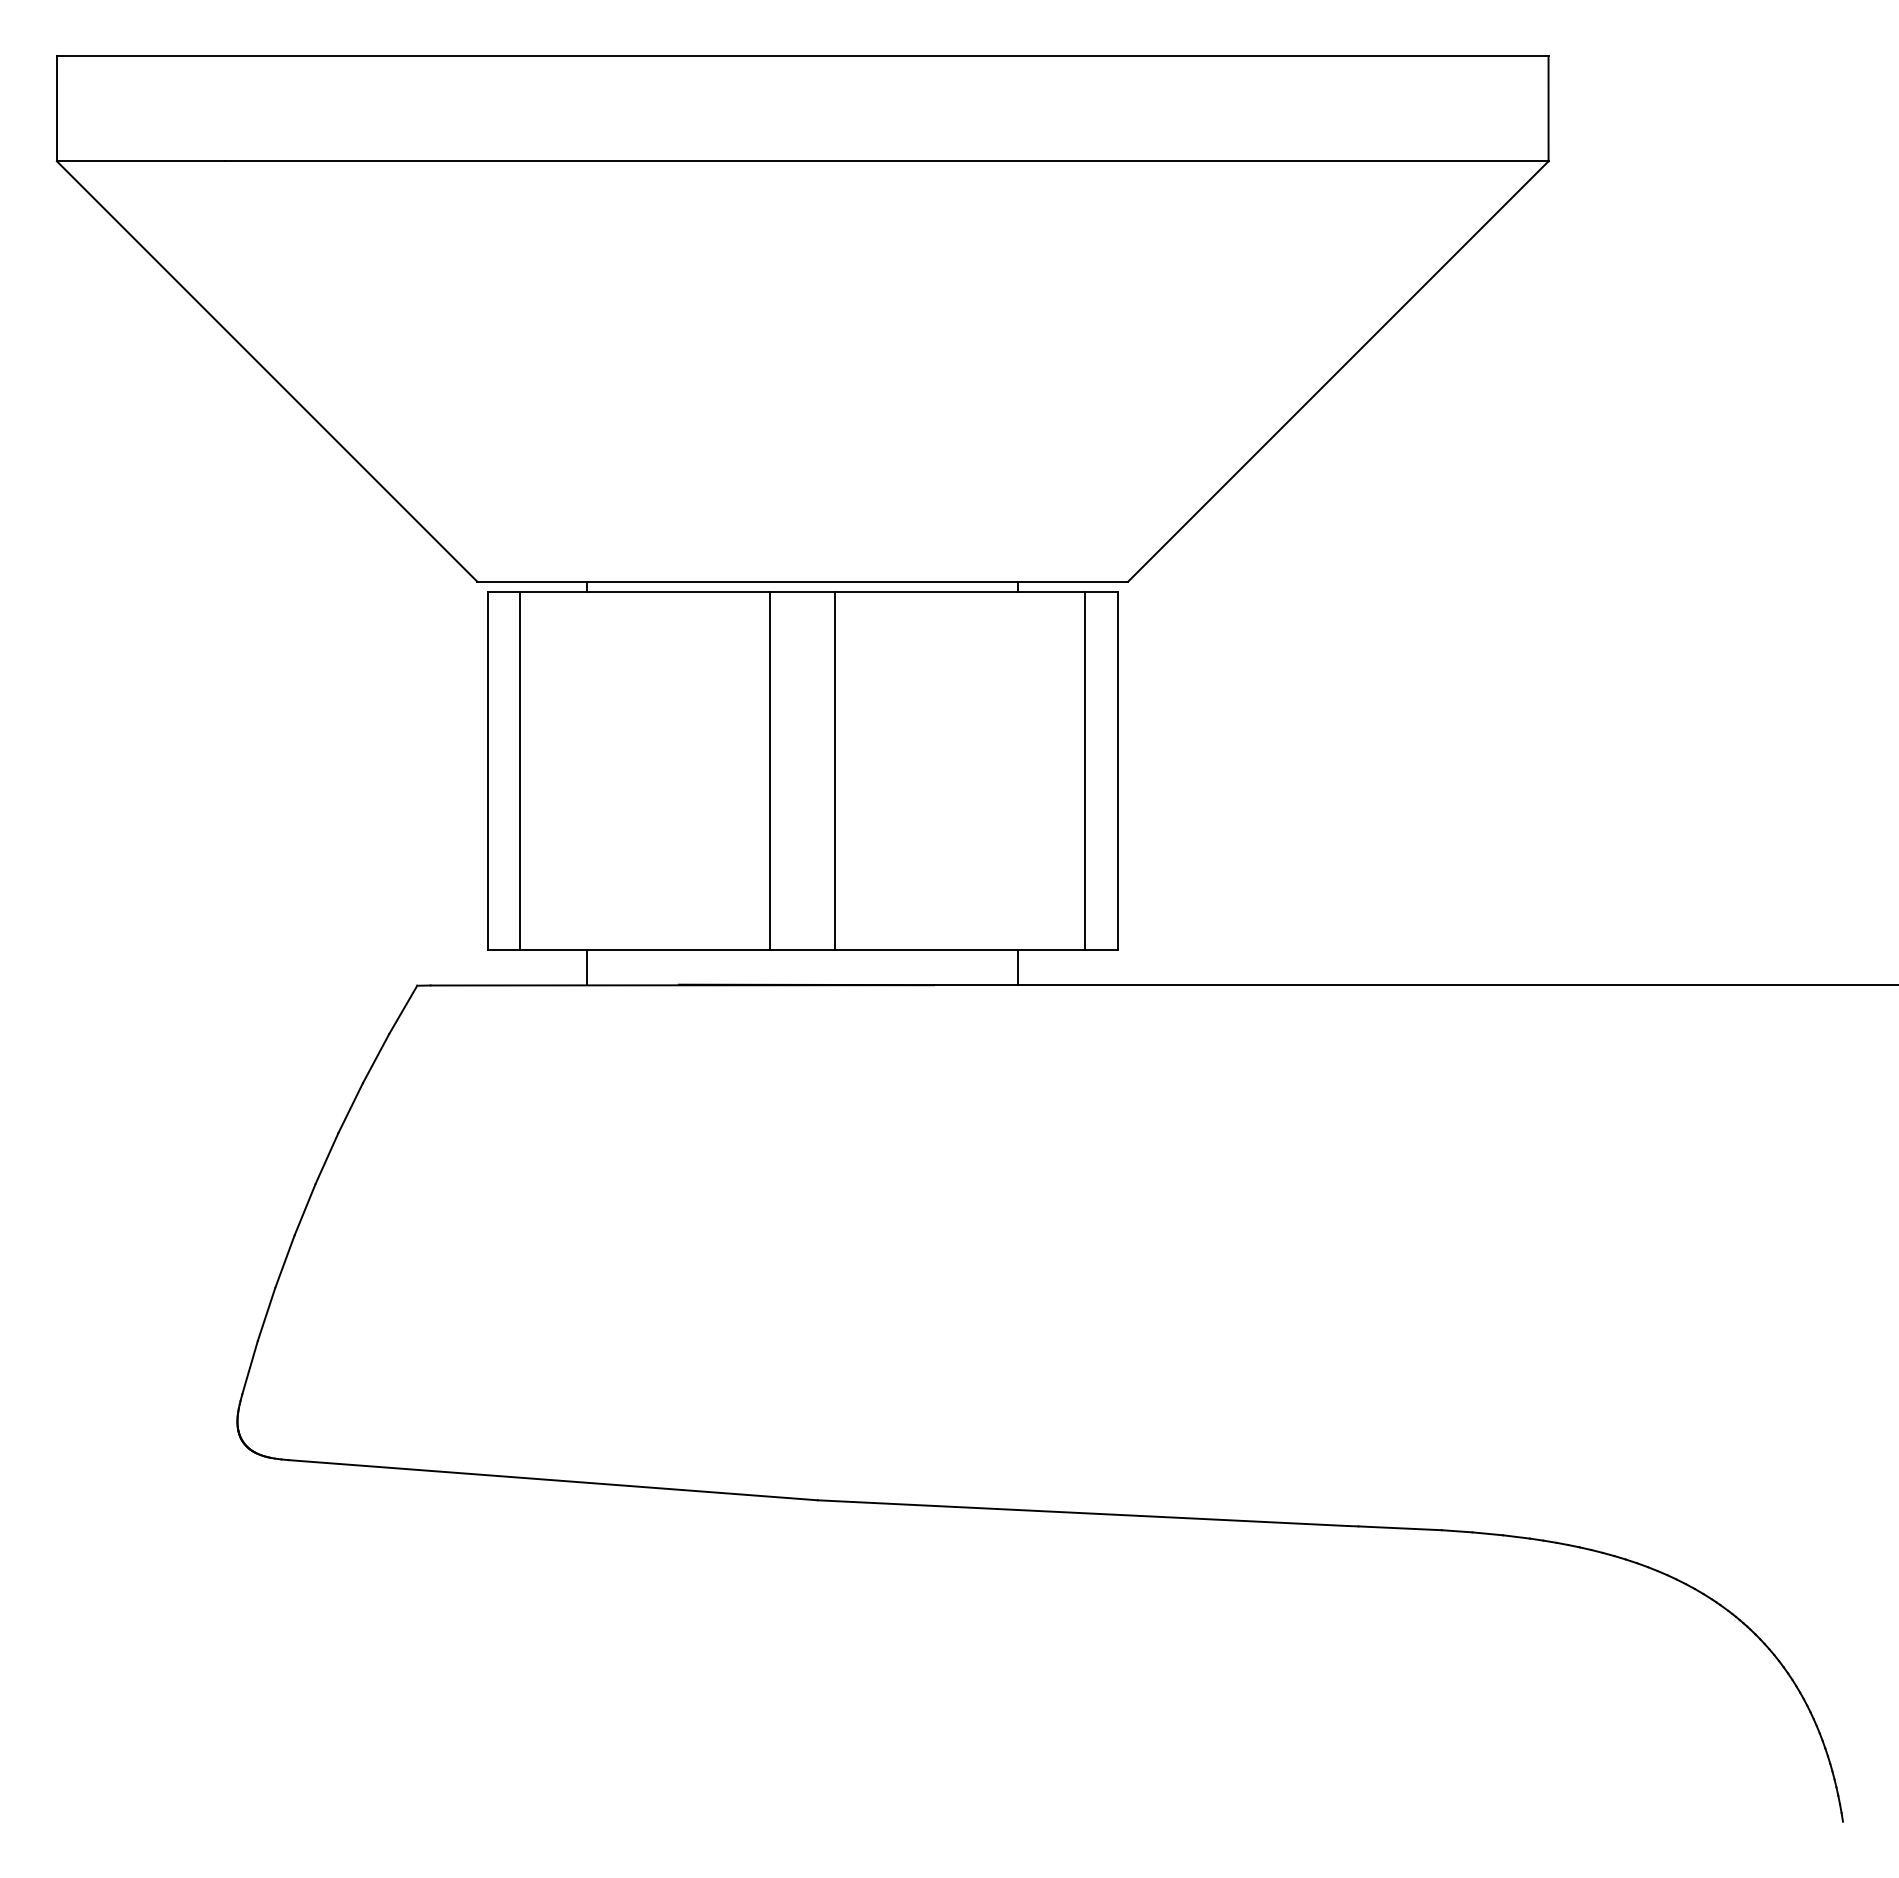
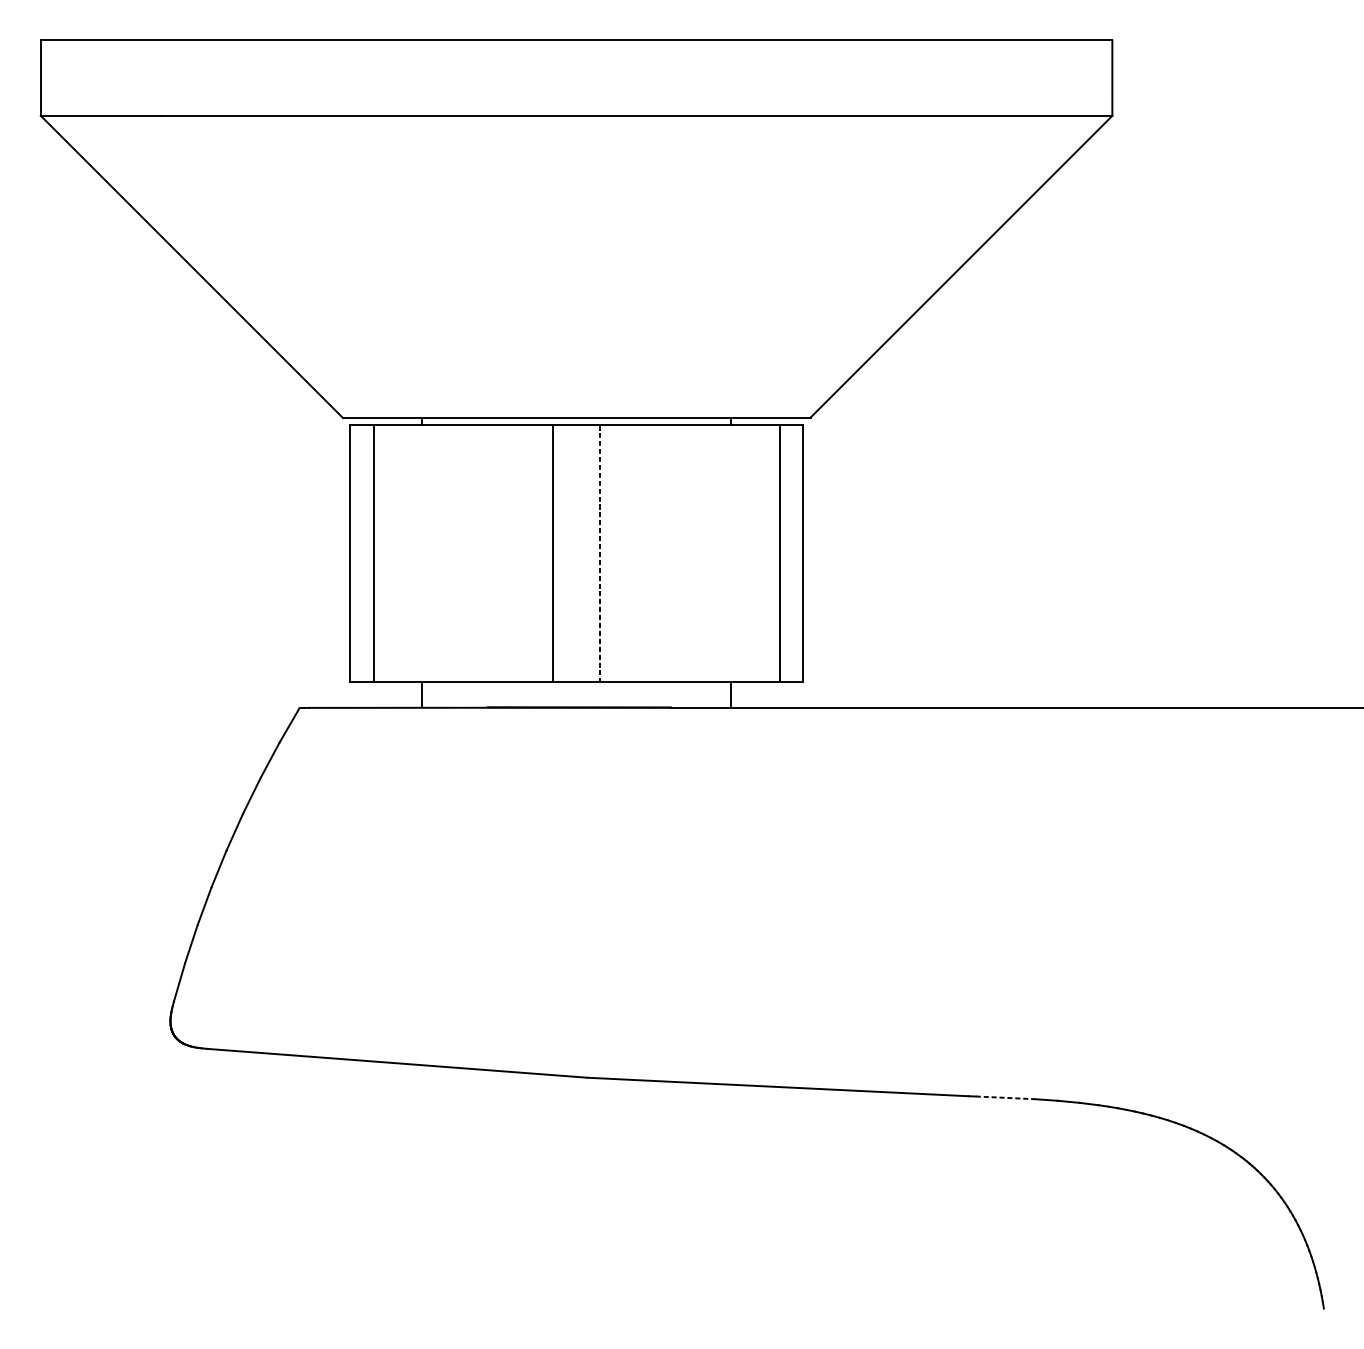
line: (835, 771) -> (600, 554), solid -> dashed
line: (1400, 1528) -> (1005, 1097), solid -> dashed

